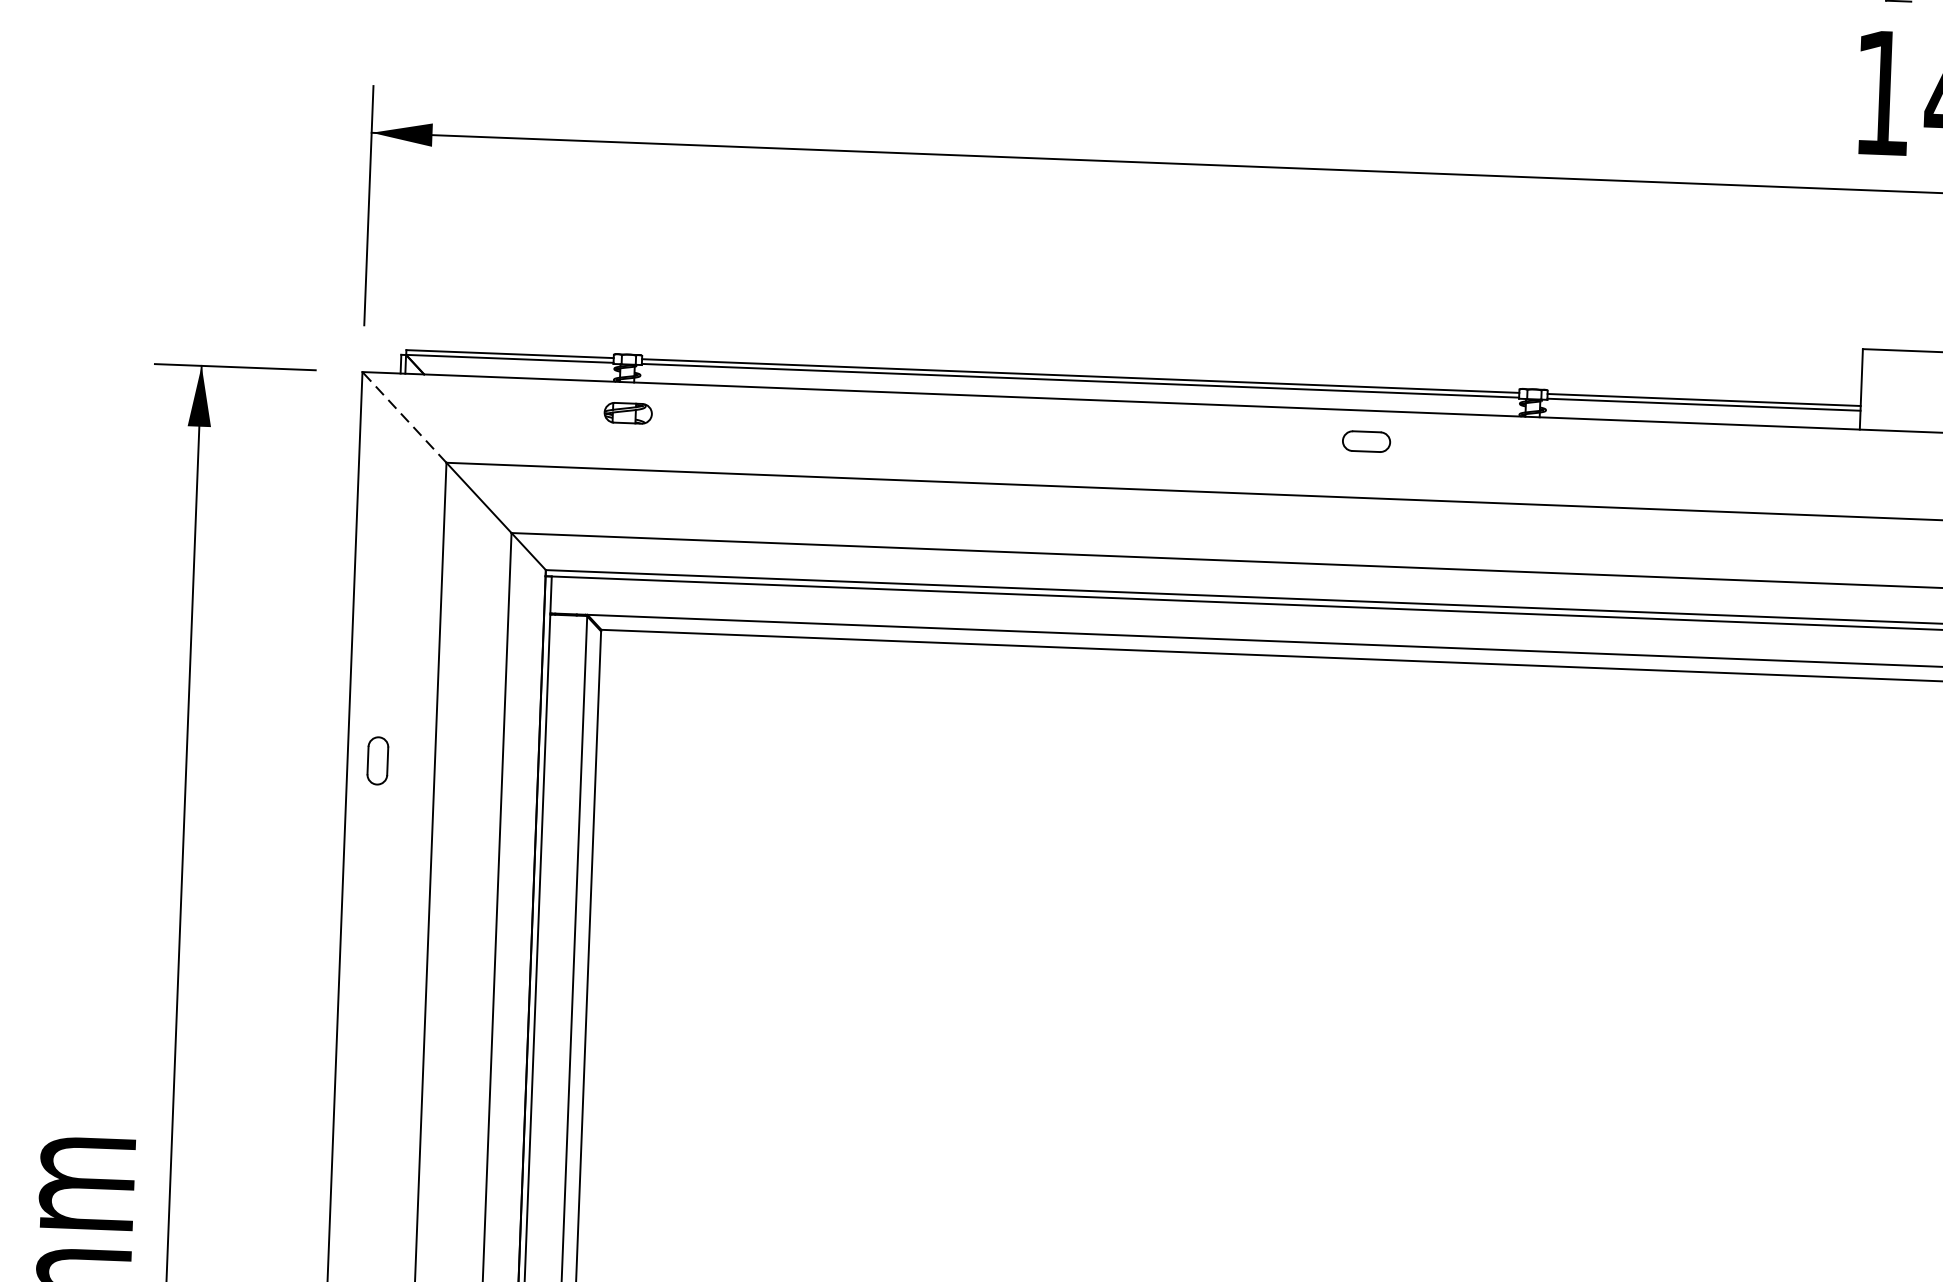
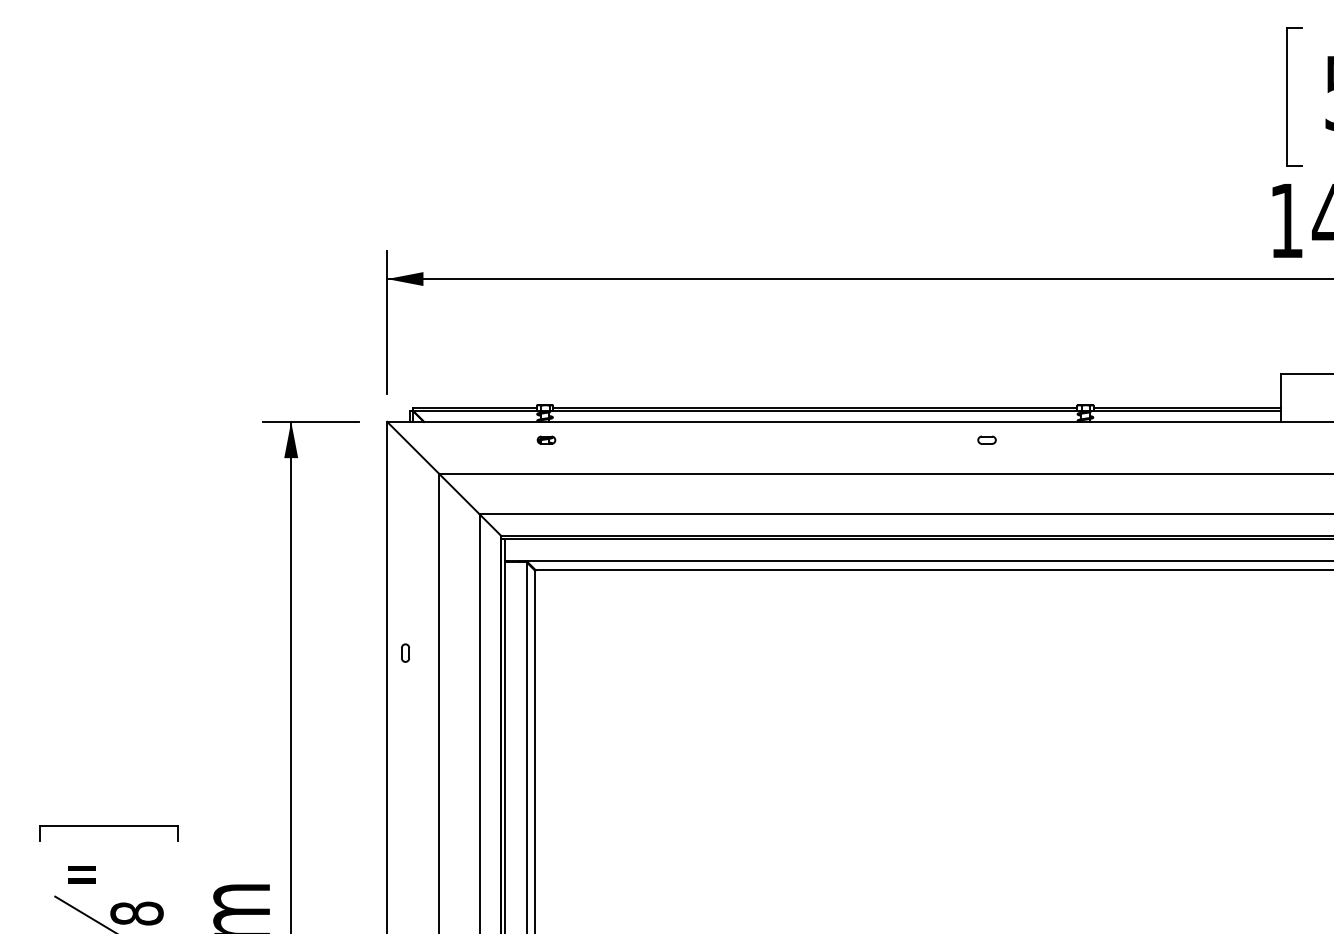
part: (628, 411) -> (546, 439), size x0.62
line: (404, 416) -> (413, 447), dashed -> solid
part: (1365, 440) -> (986, 439), size x0.62
part: (378, 759) -> (405, 652), size x0.62

